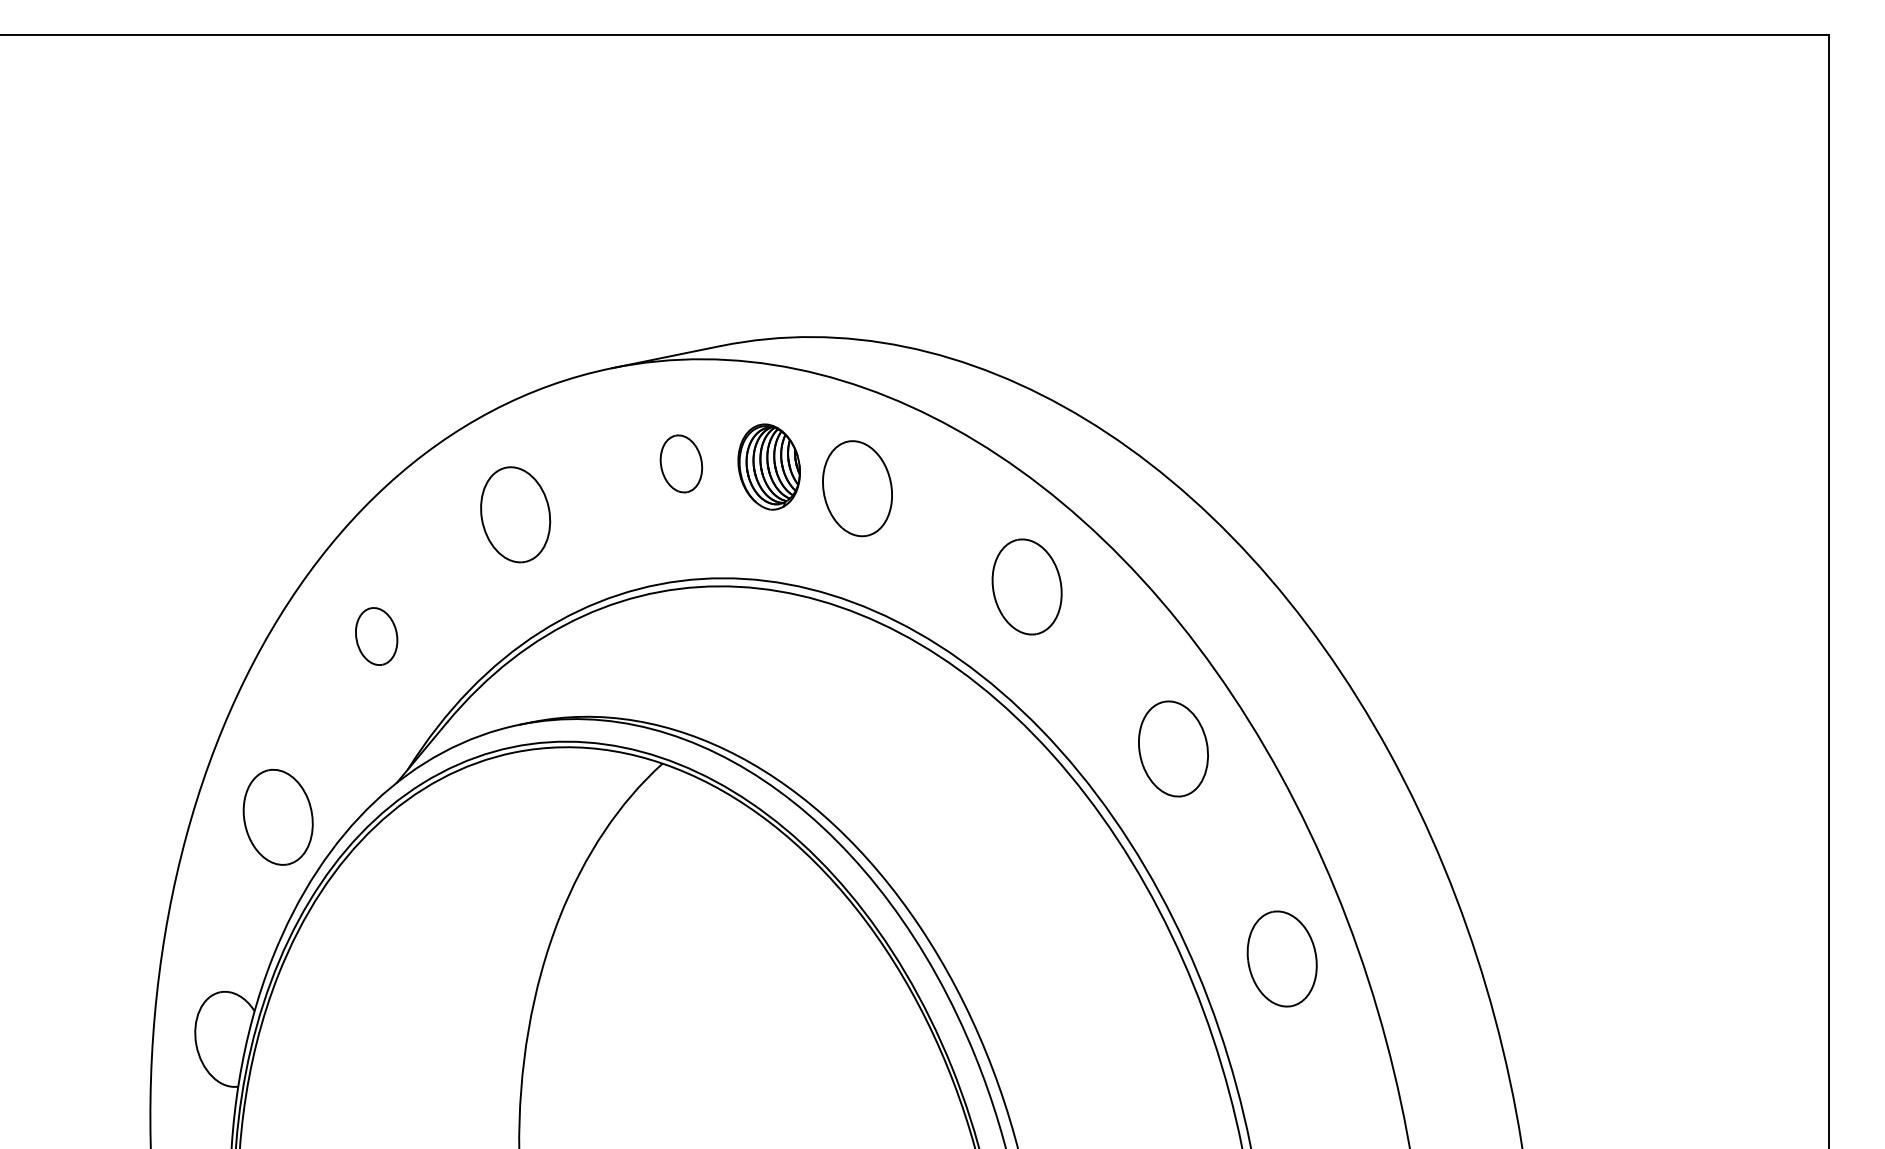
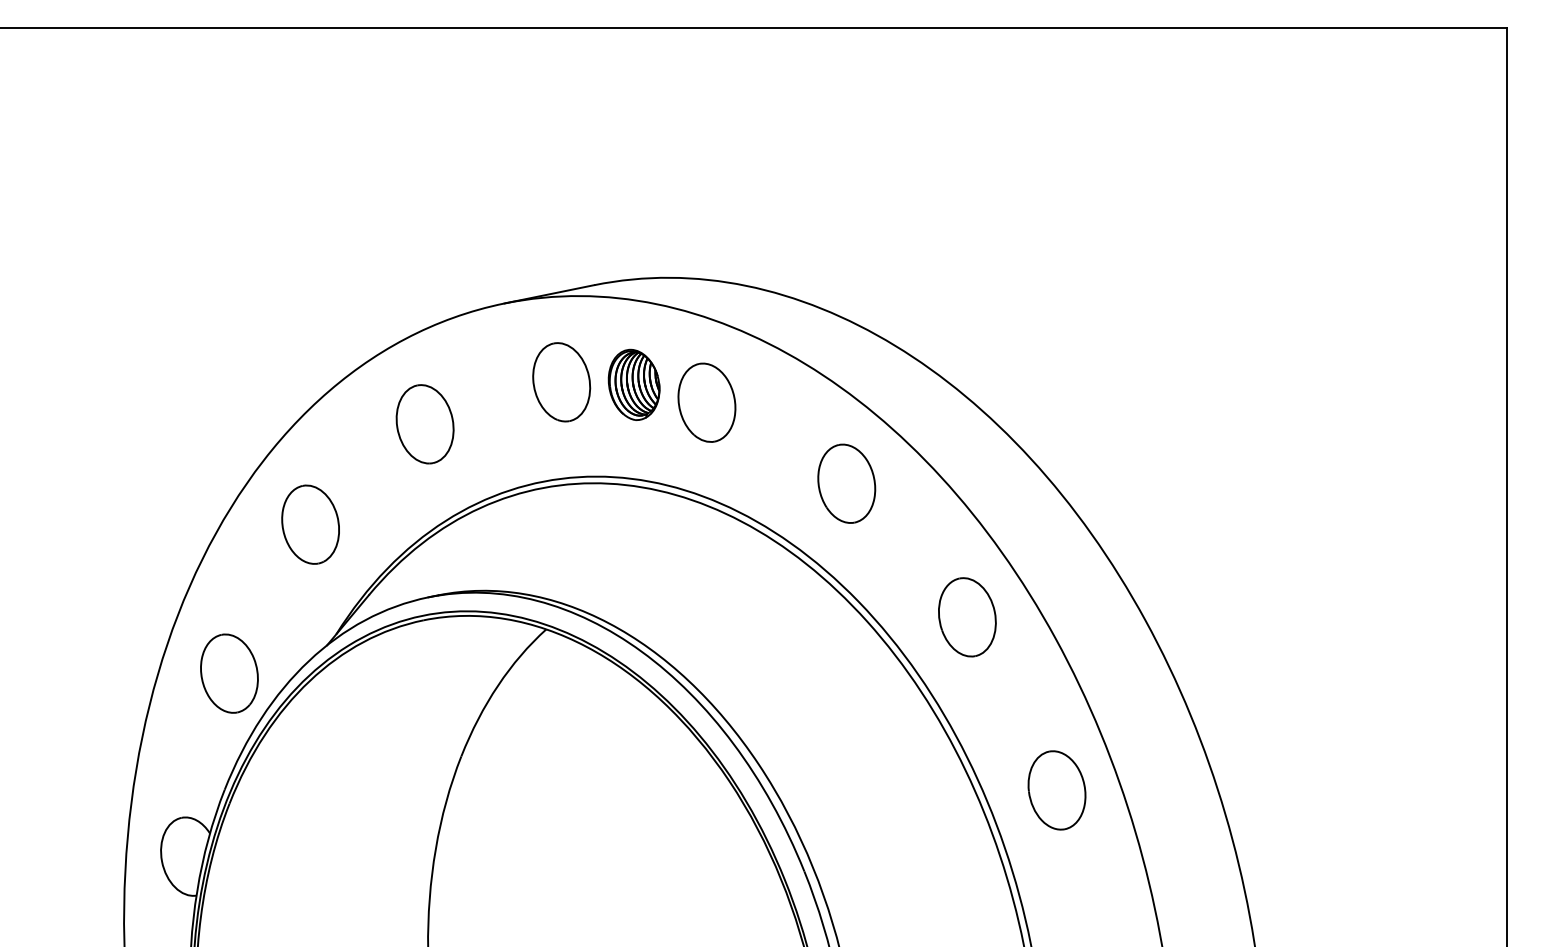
part: (681, 464) -> (561, 382), size x1.67
part: (376, 636) -> (310, 524), size x1.67

